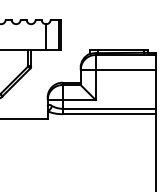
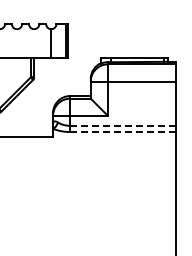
line: (109, 108) -> (123, 125), solid -> dashed
line: (108, 114) -> (122, 132), solid -> dashed

